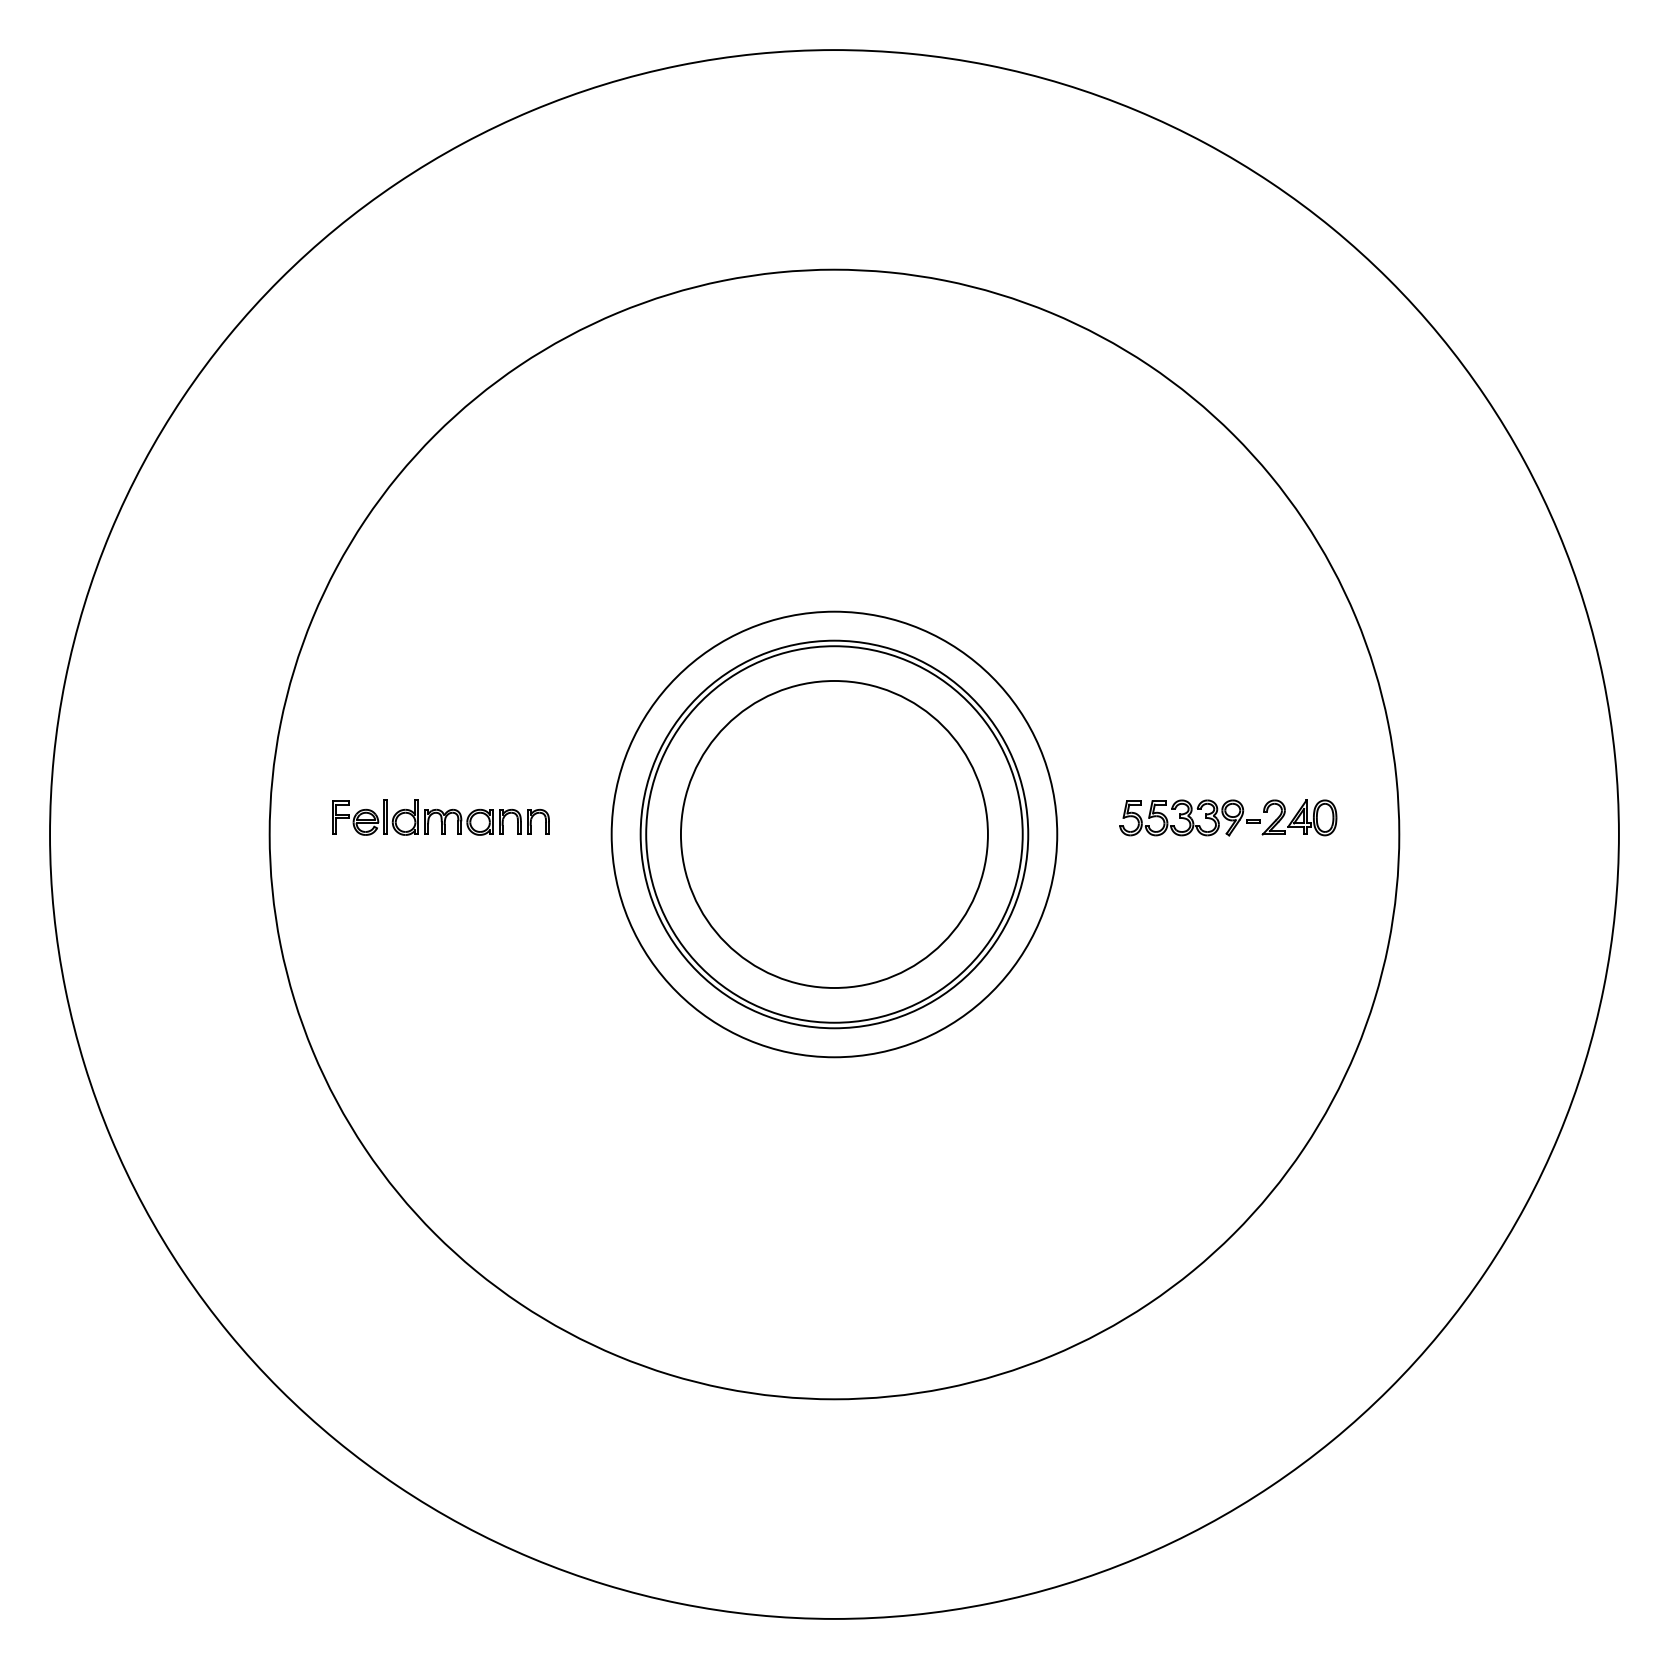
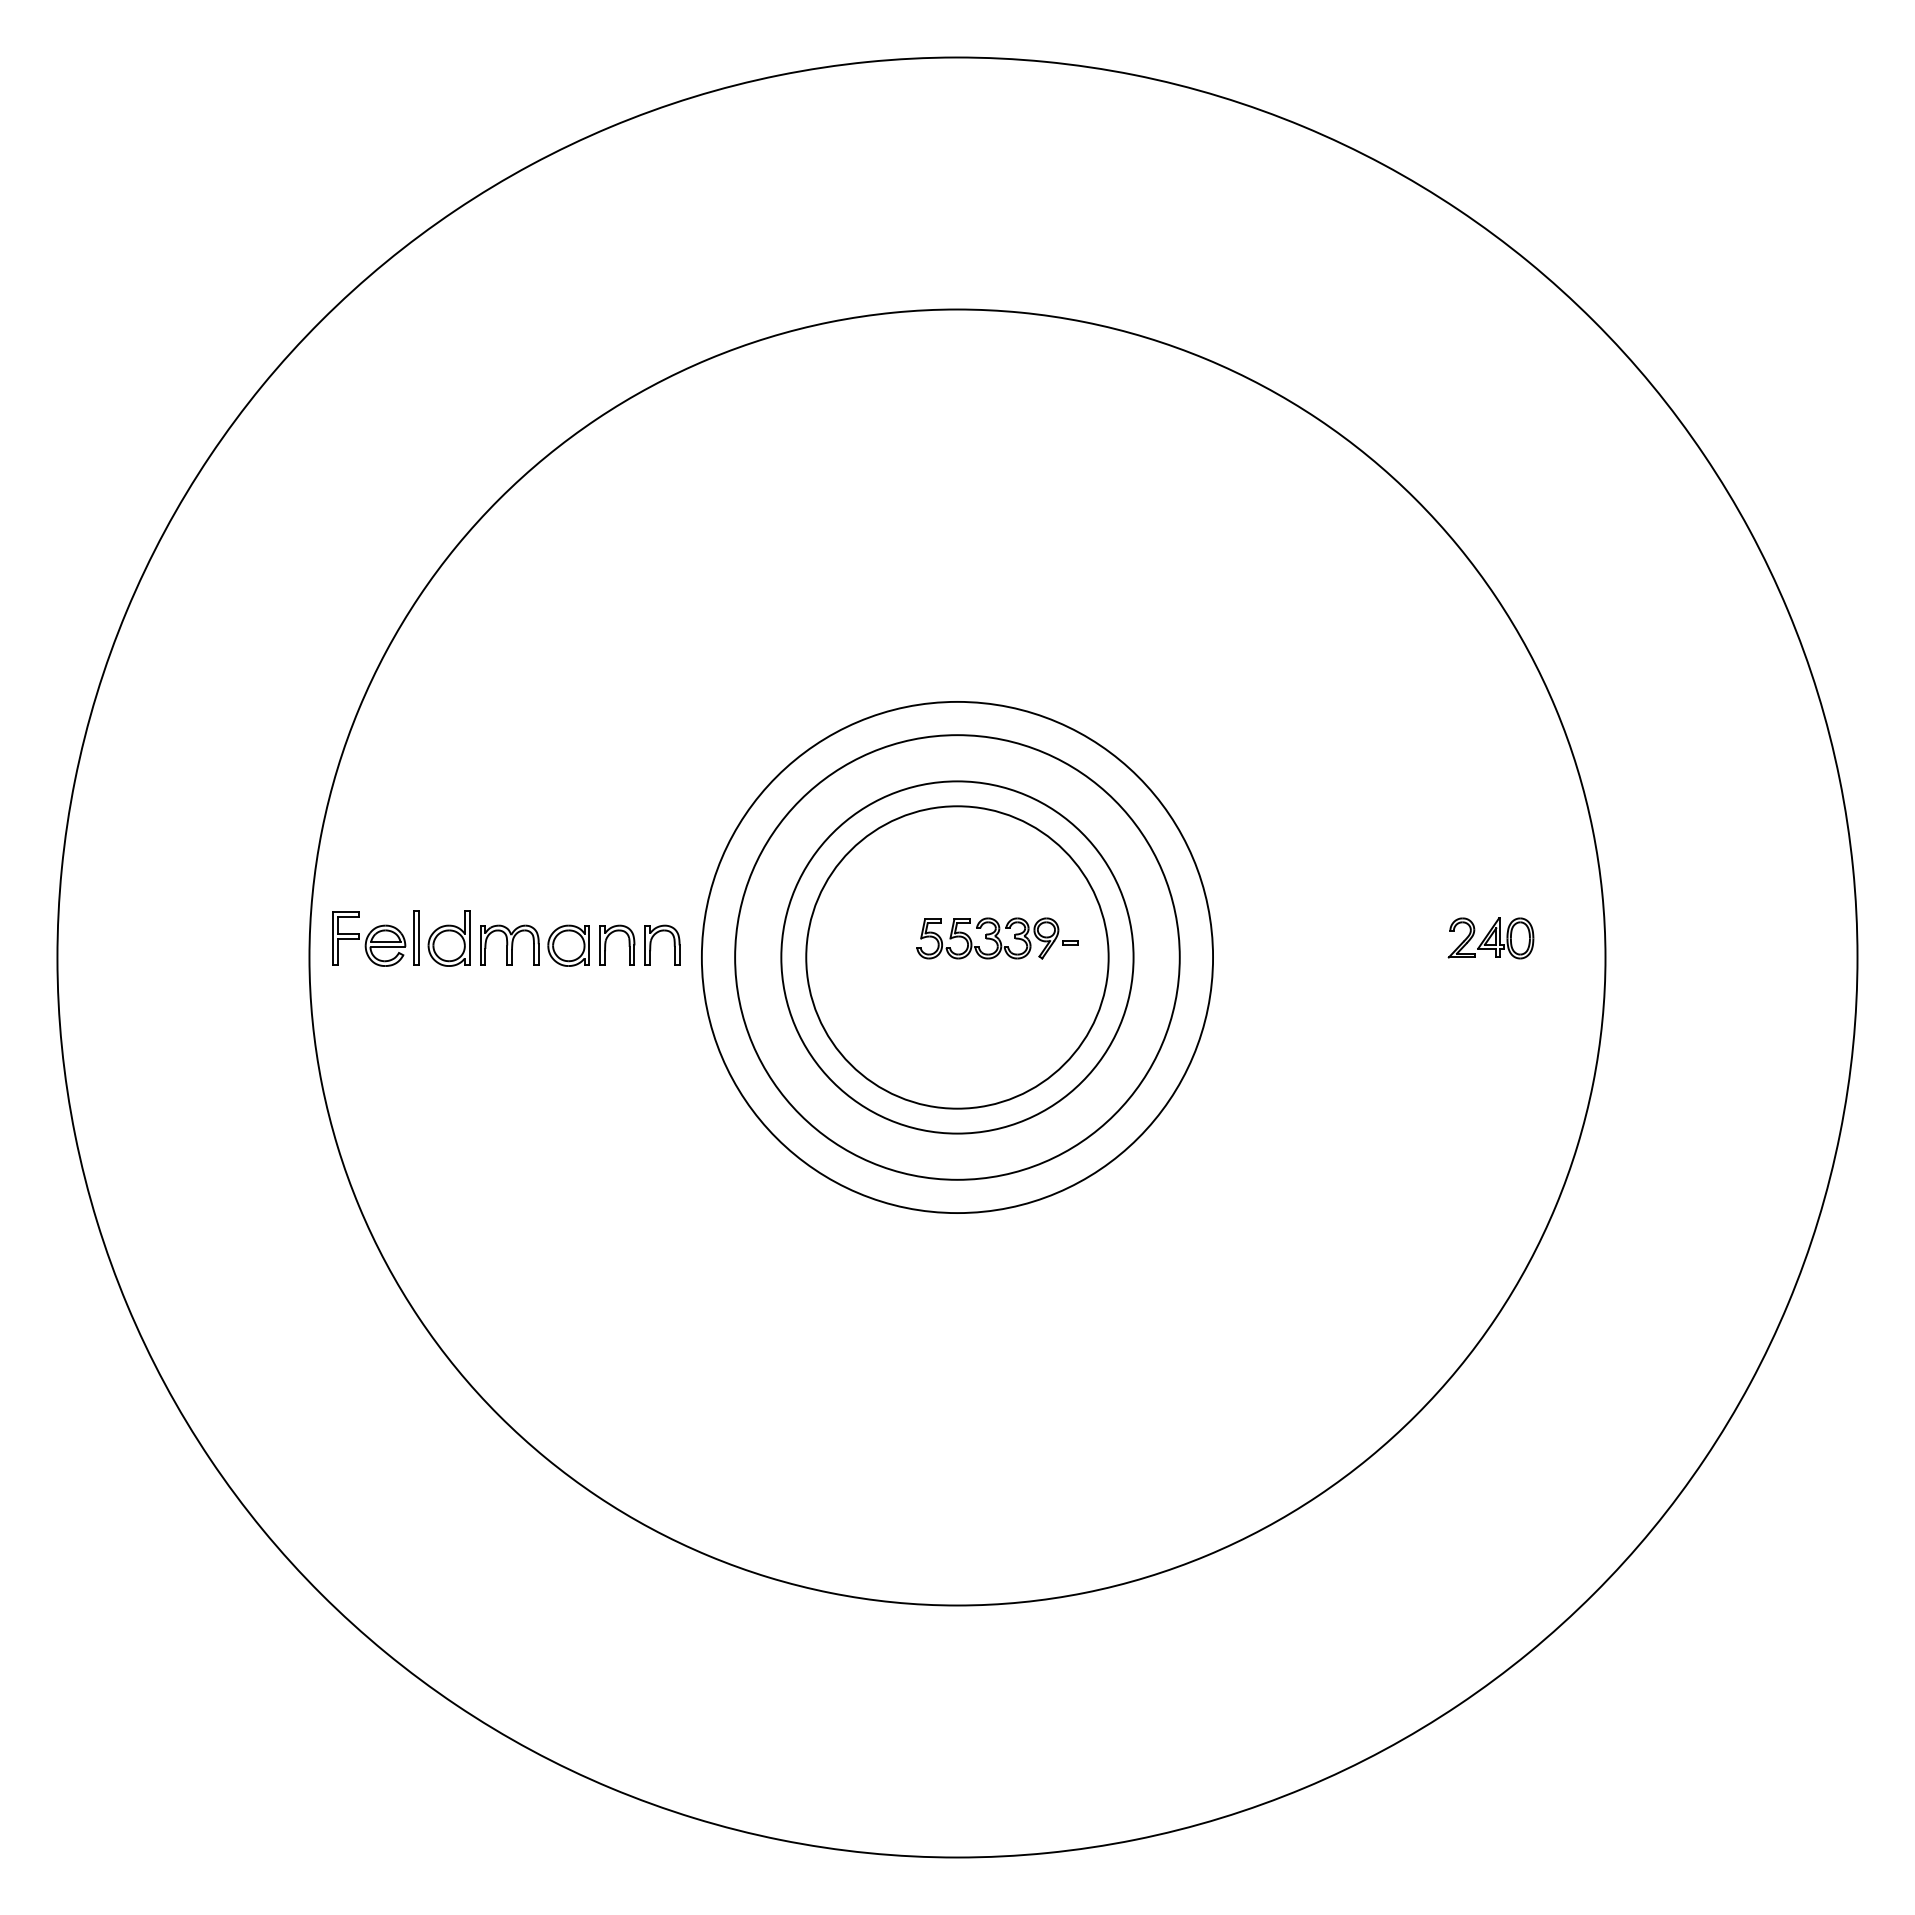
part: (440, 817) -> (505, 937), size x1.4
part: (1190, 817) -> (997, 938), moved
circle: (834, 834) -> (957, 957), size x0.7

